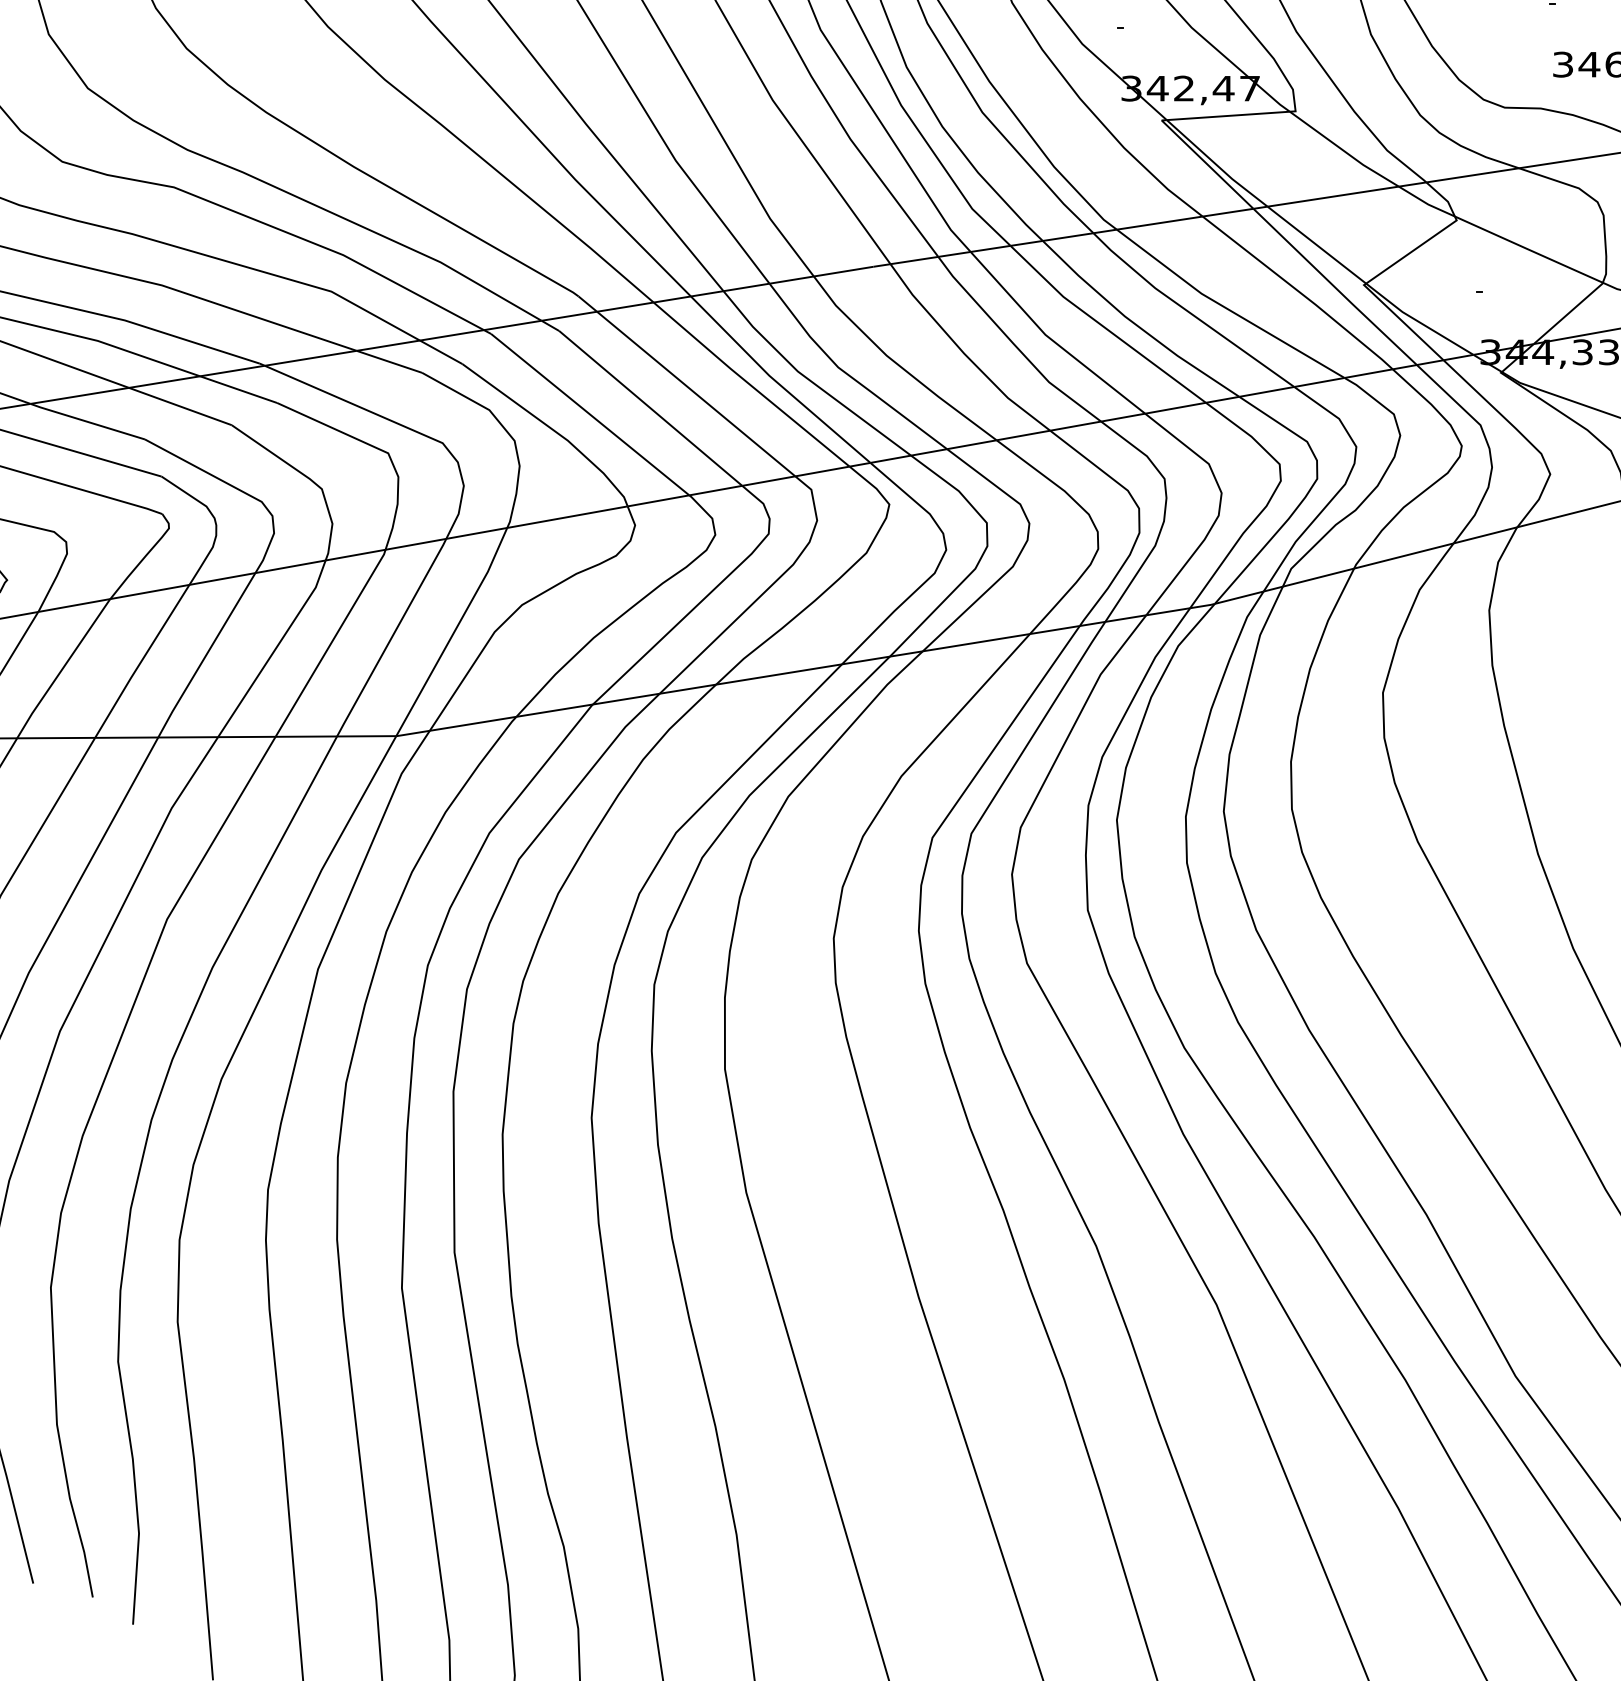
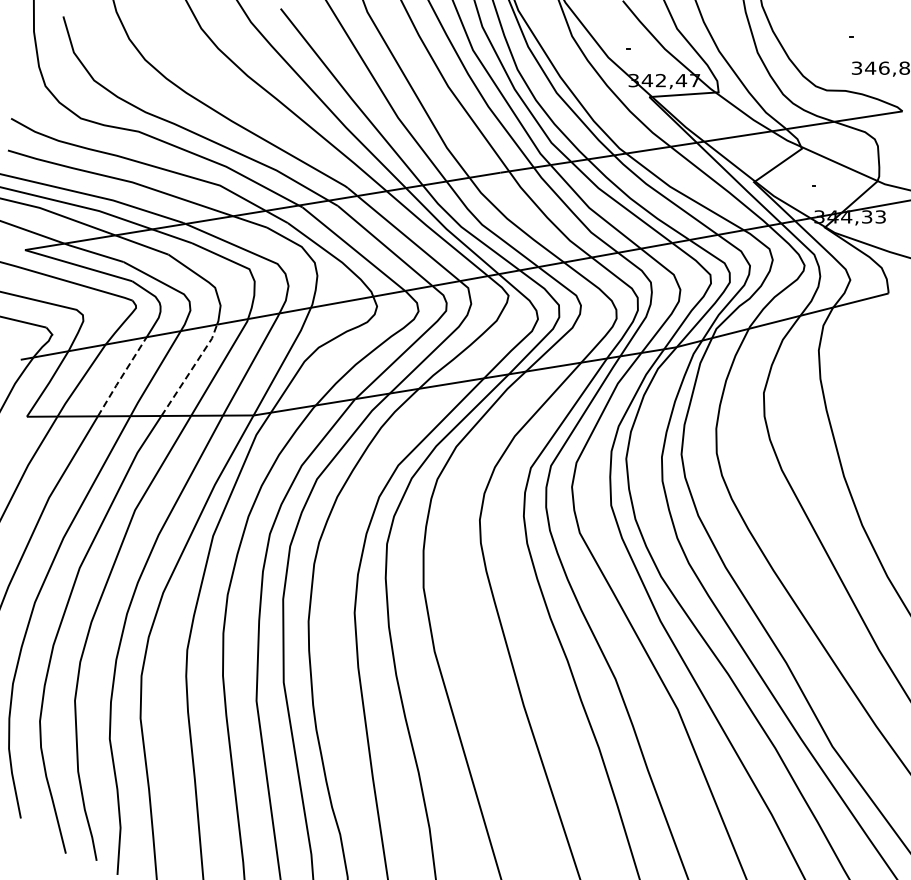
line: (276, 649) -> (191, 370), solid -> dashed
line: (140, 660) -> (121, 376), solid -> dashed

